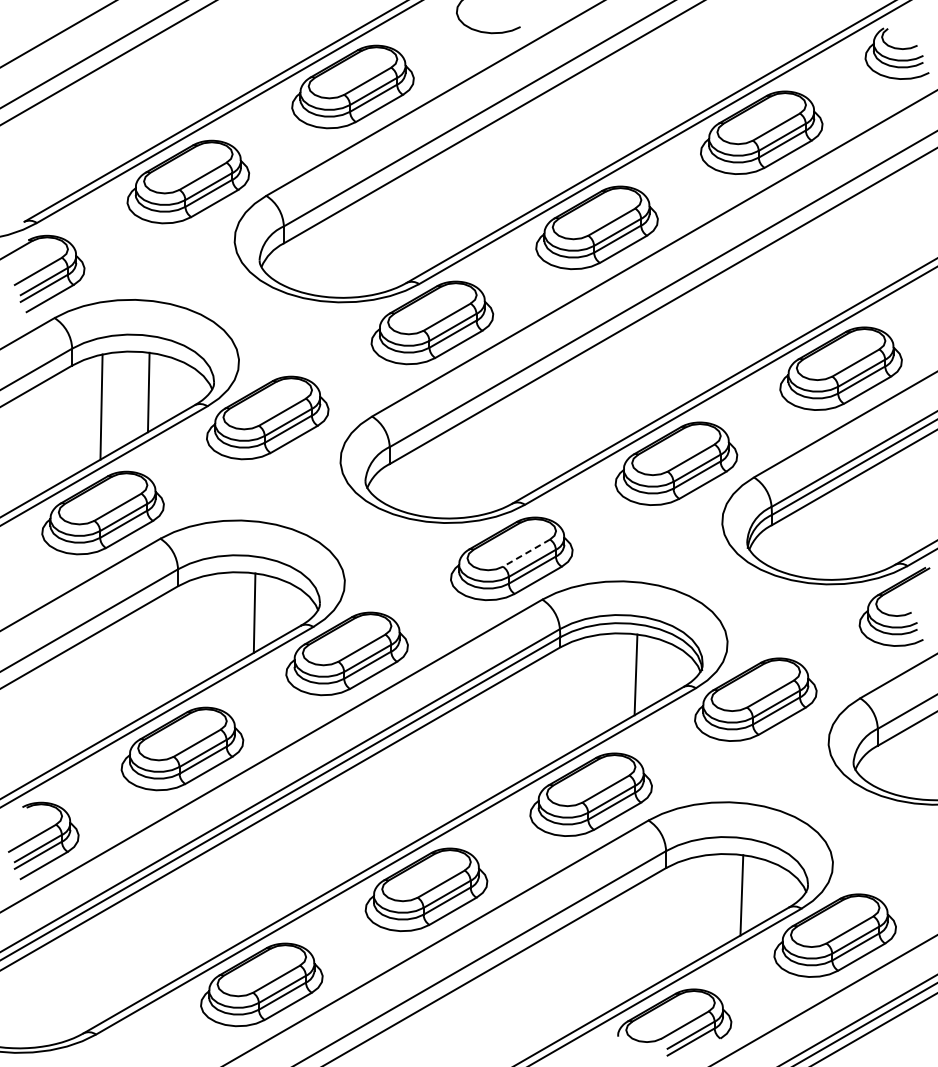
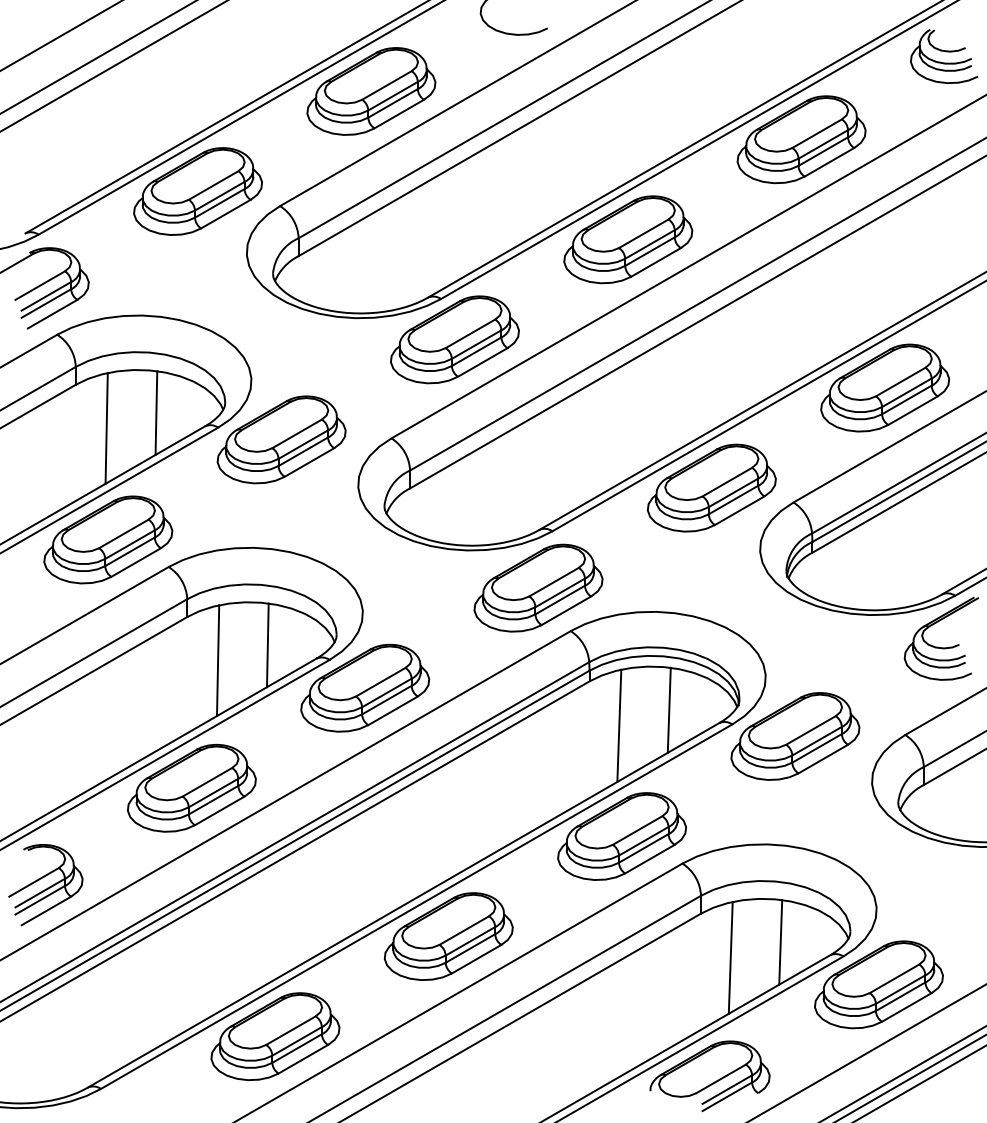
line: (526, 553) -> (554, 582), dashed -> solid
line: (207, 627) -> (218, 660), added
line: (588, 689) -> (619, 725), added
line: (694, 909) -> (730, 957), added

